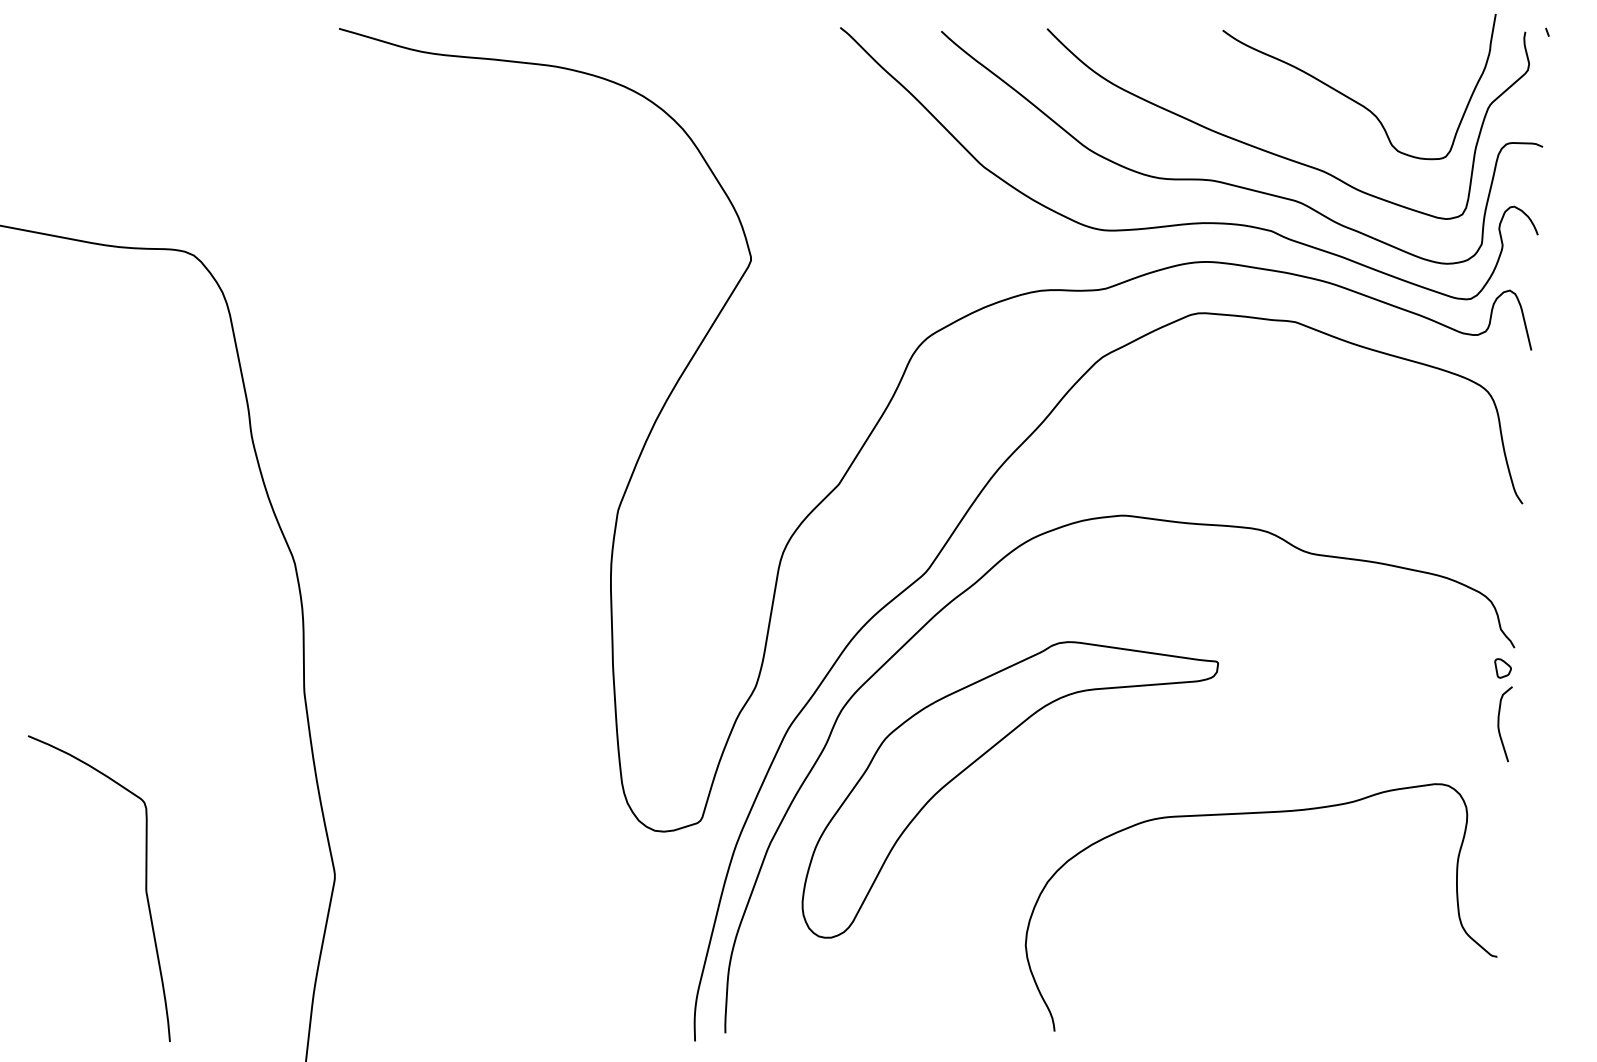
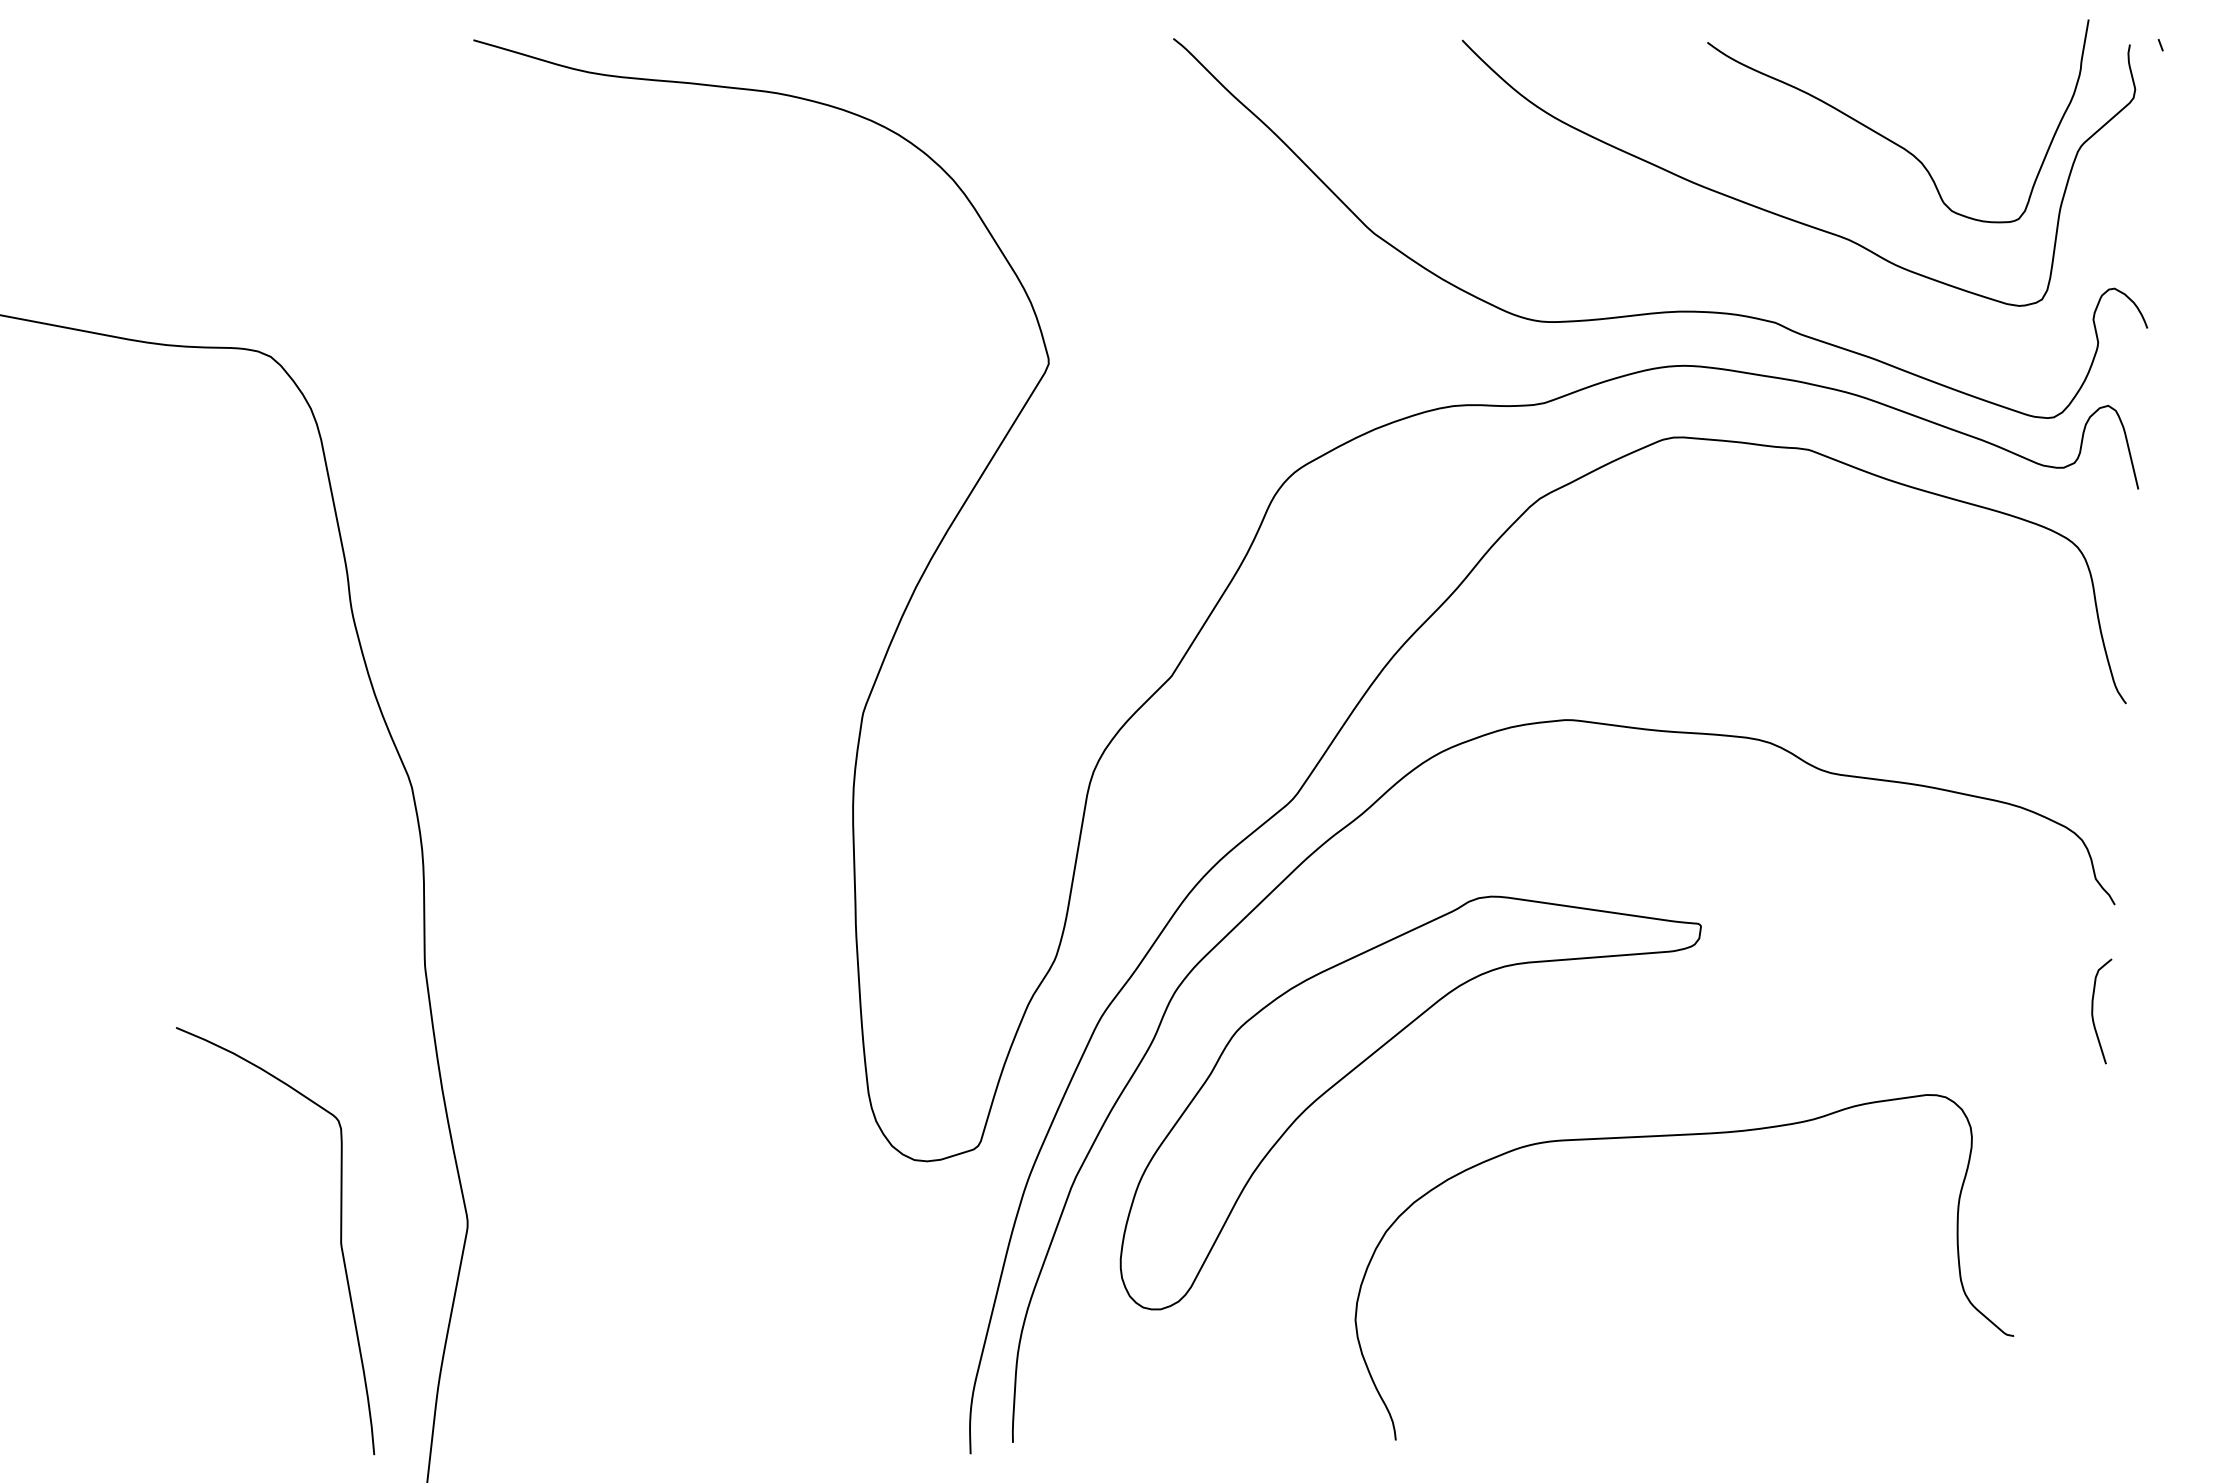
curve: (1234, 184) -> (1723, 257), removed
part: (1502, 668) -> (2097, 933), removed
curve: (1249, 814) -> (1667, 1137), moved
curve: (145, 888) -> (340, 1240), moved

